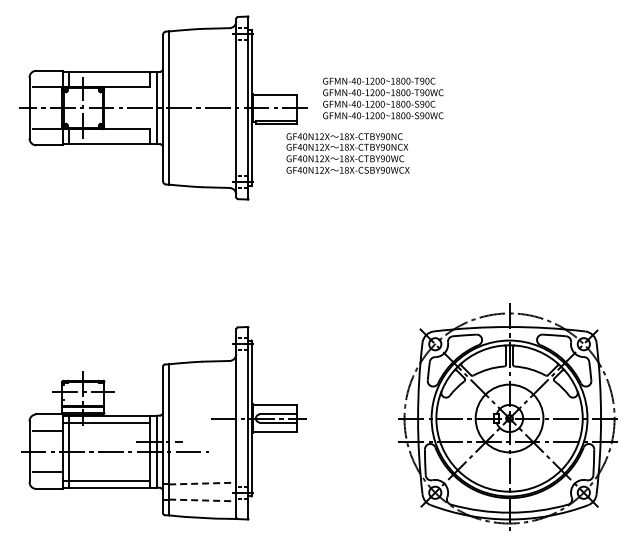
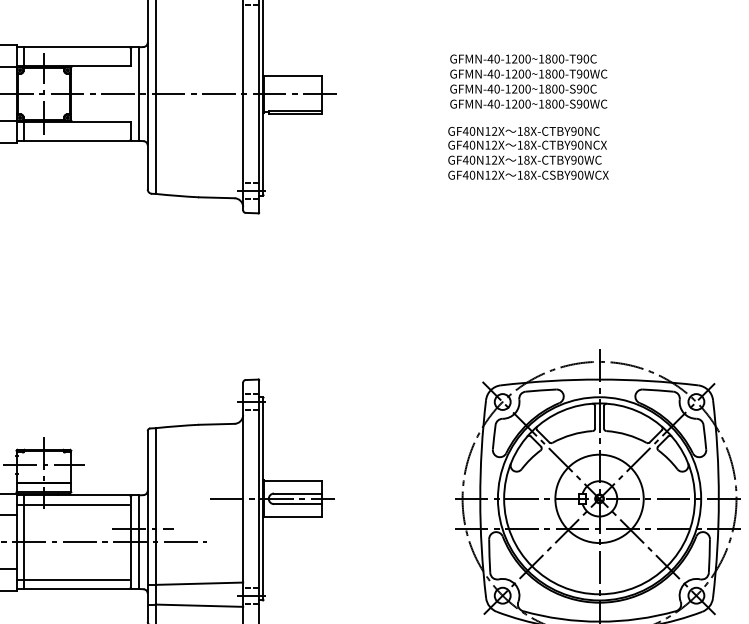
text: (383, 98) -> (529, 81), moved
text: (347, 153) -> (527, 153), moved
line: (202, 483) -> (199, 583), dashed -> solid
line: (202, 500) -> (199, 605), dashed -> solid

